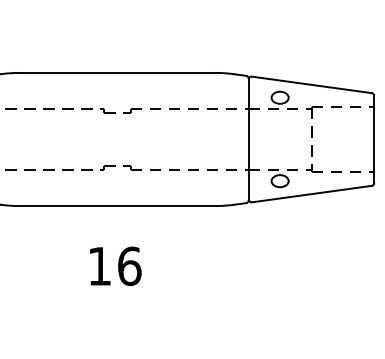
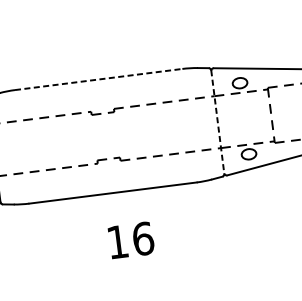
line: (117, 72) -> (98, 79), solid -> dashed
line: (248, 139) -> (217, 122), solid -> dashed
text: (115, 265) -> (131, 239), moved

